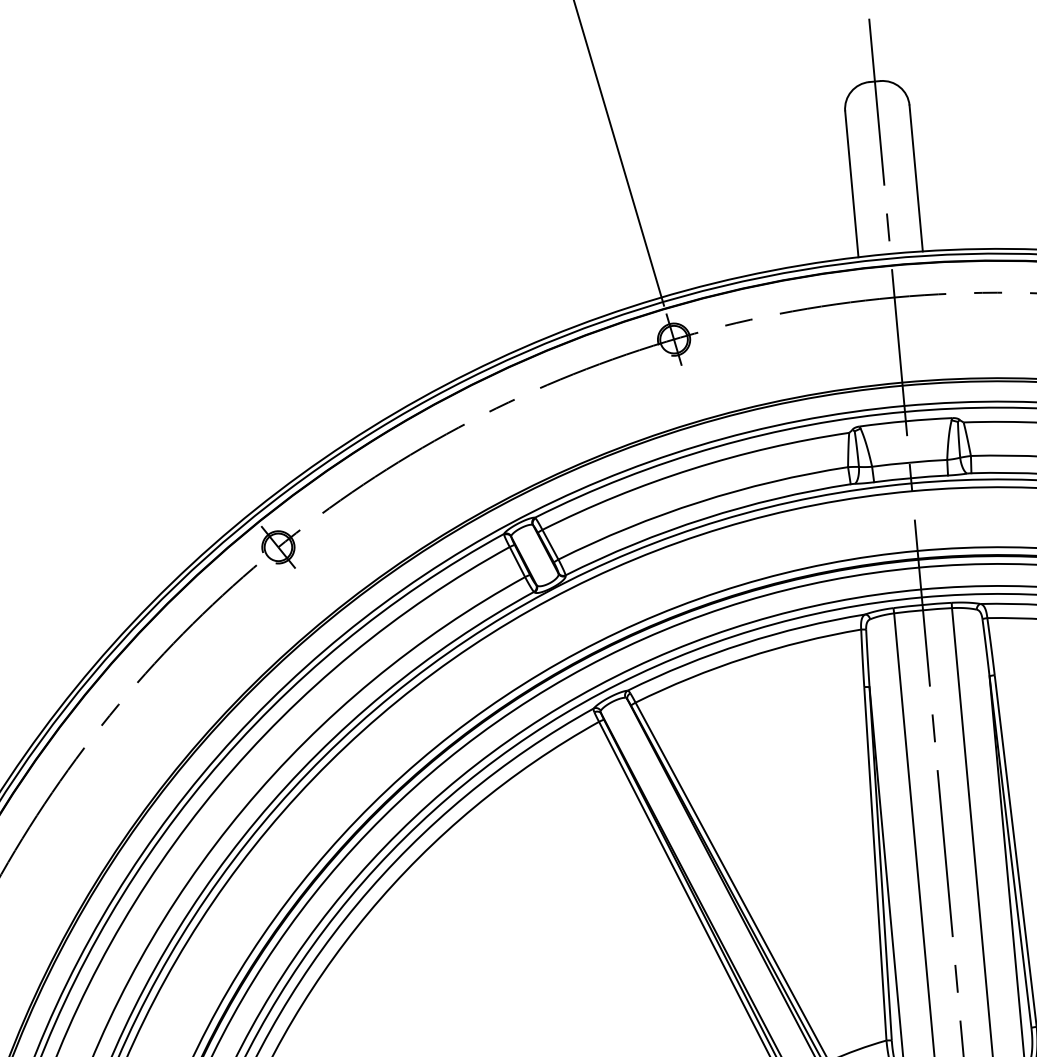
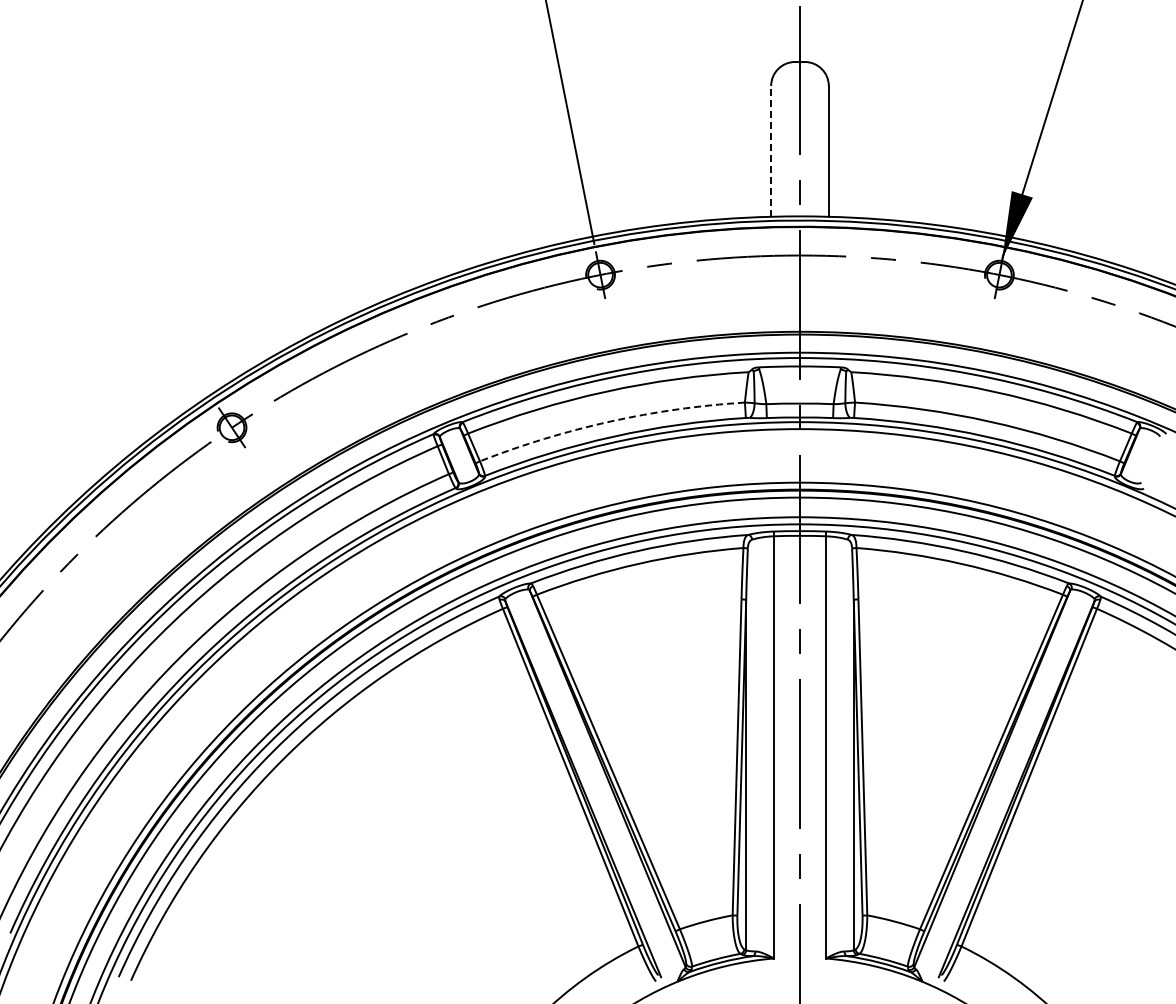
line: (852, 183) -> (771, 150), solid -> dashed
arc: (700, 501) -> (610, 421), solid -> dashed

